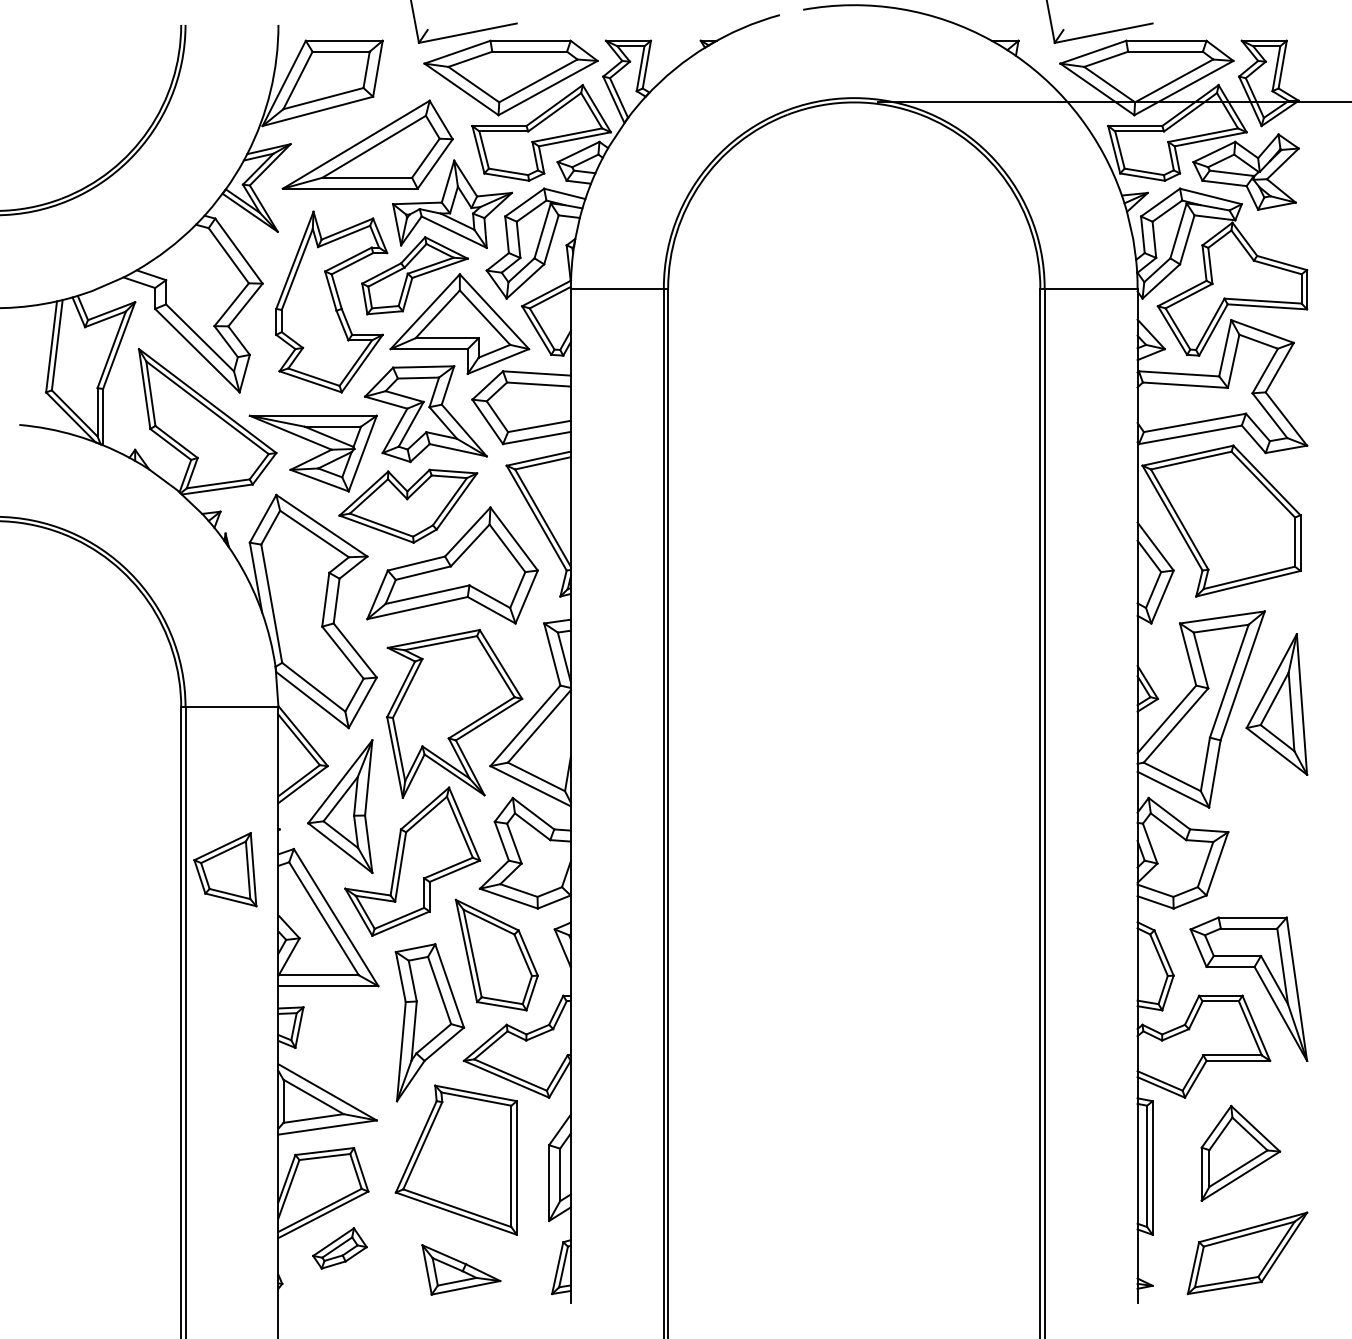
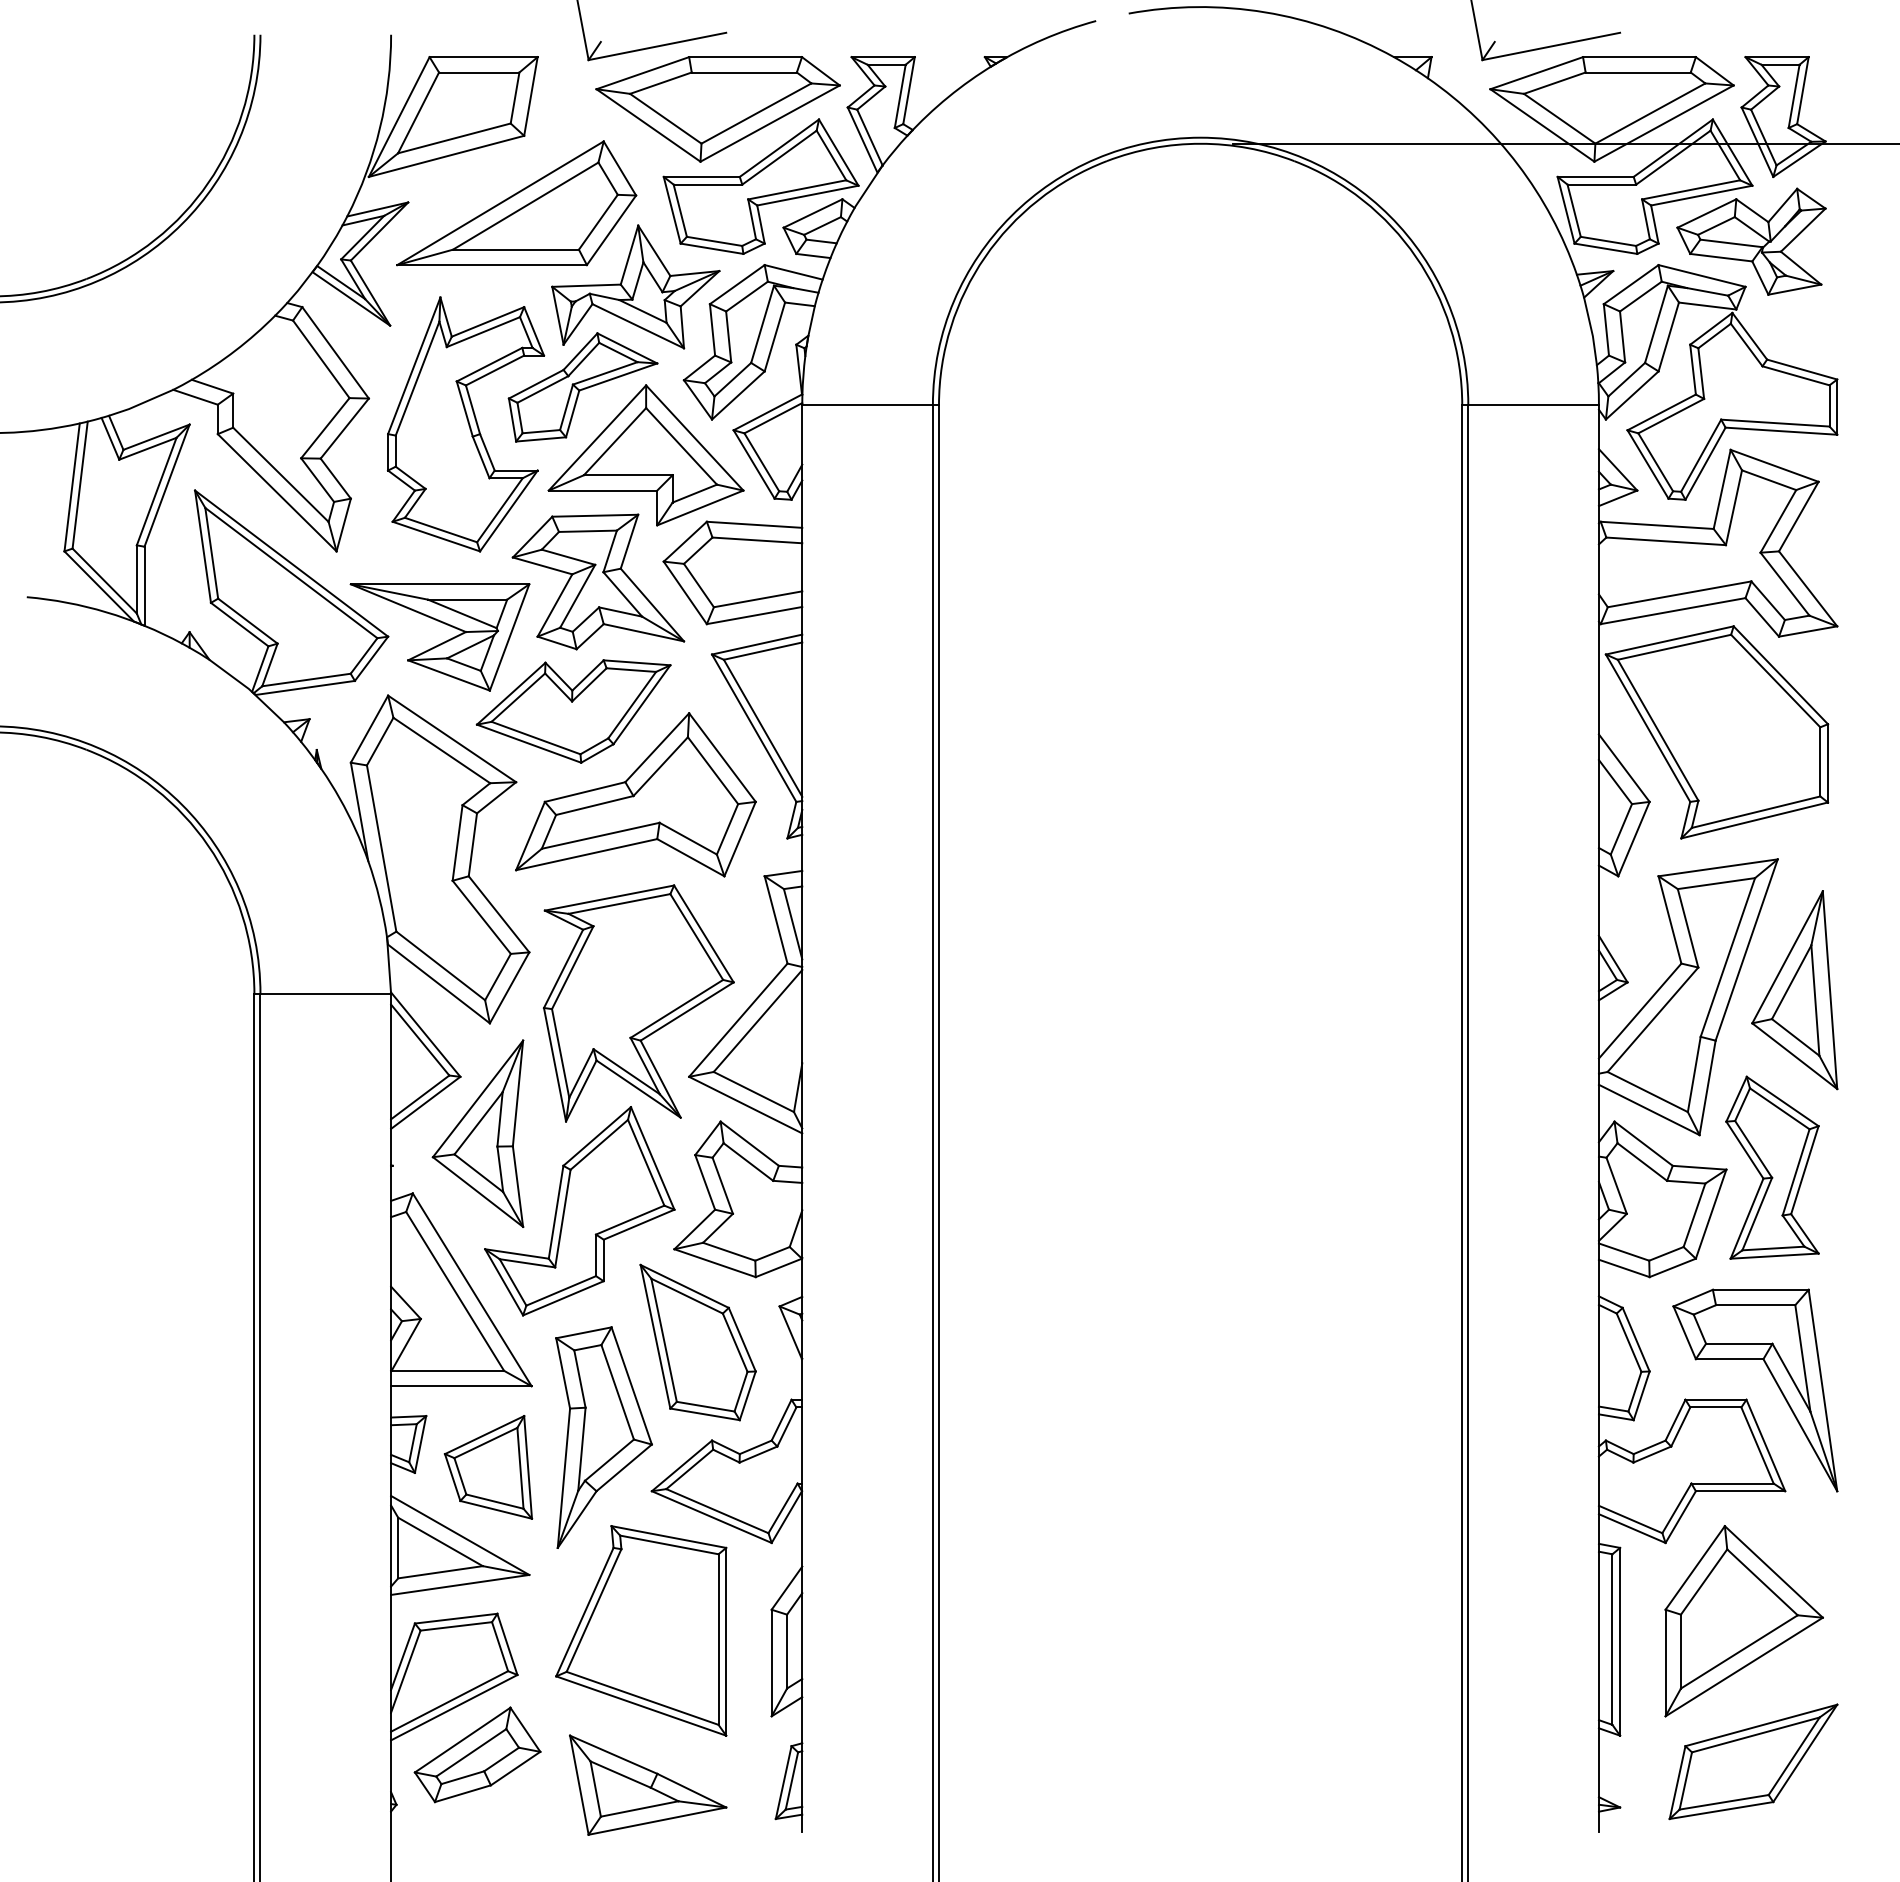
part: (1261, 830) -> (1772, 1167), added
part: (225, 869) -> (488, 1467), moved
part: (1240, 1153) -> (1743, 1621), size x1.43
part: (339, 1248) -> (477, 1754), size x1.67
part: (461, 1269) -> (648, 1784), size x1.43

